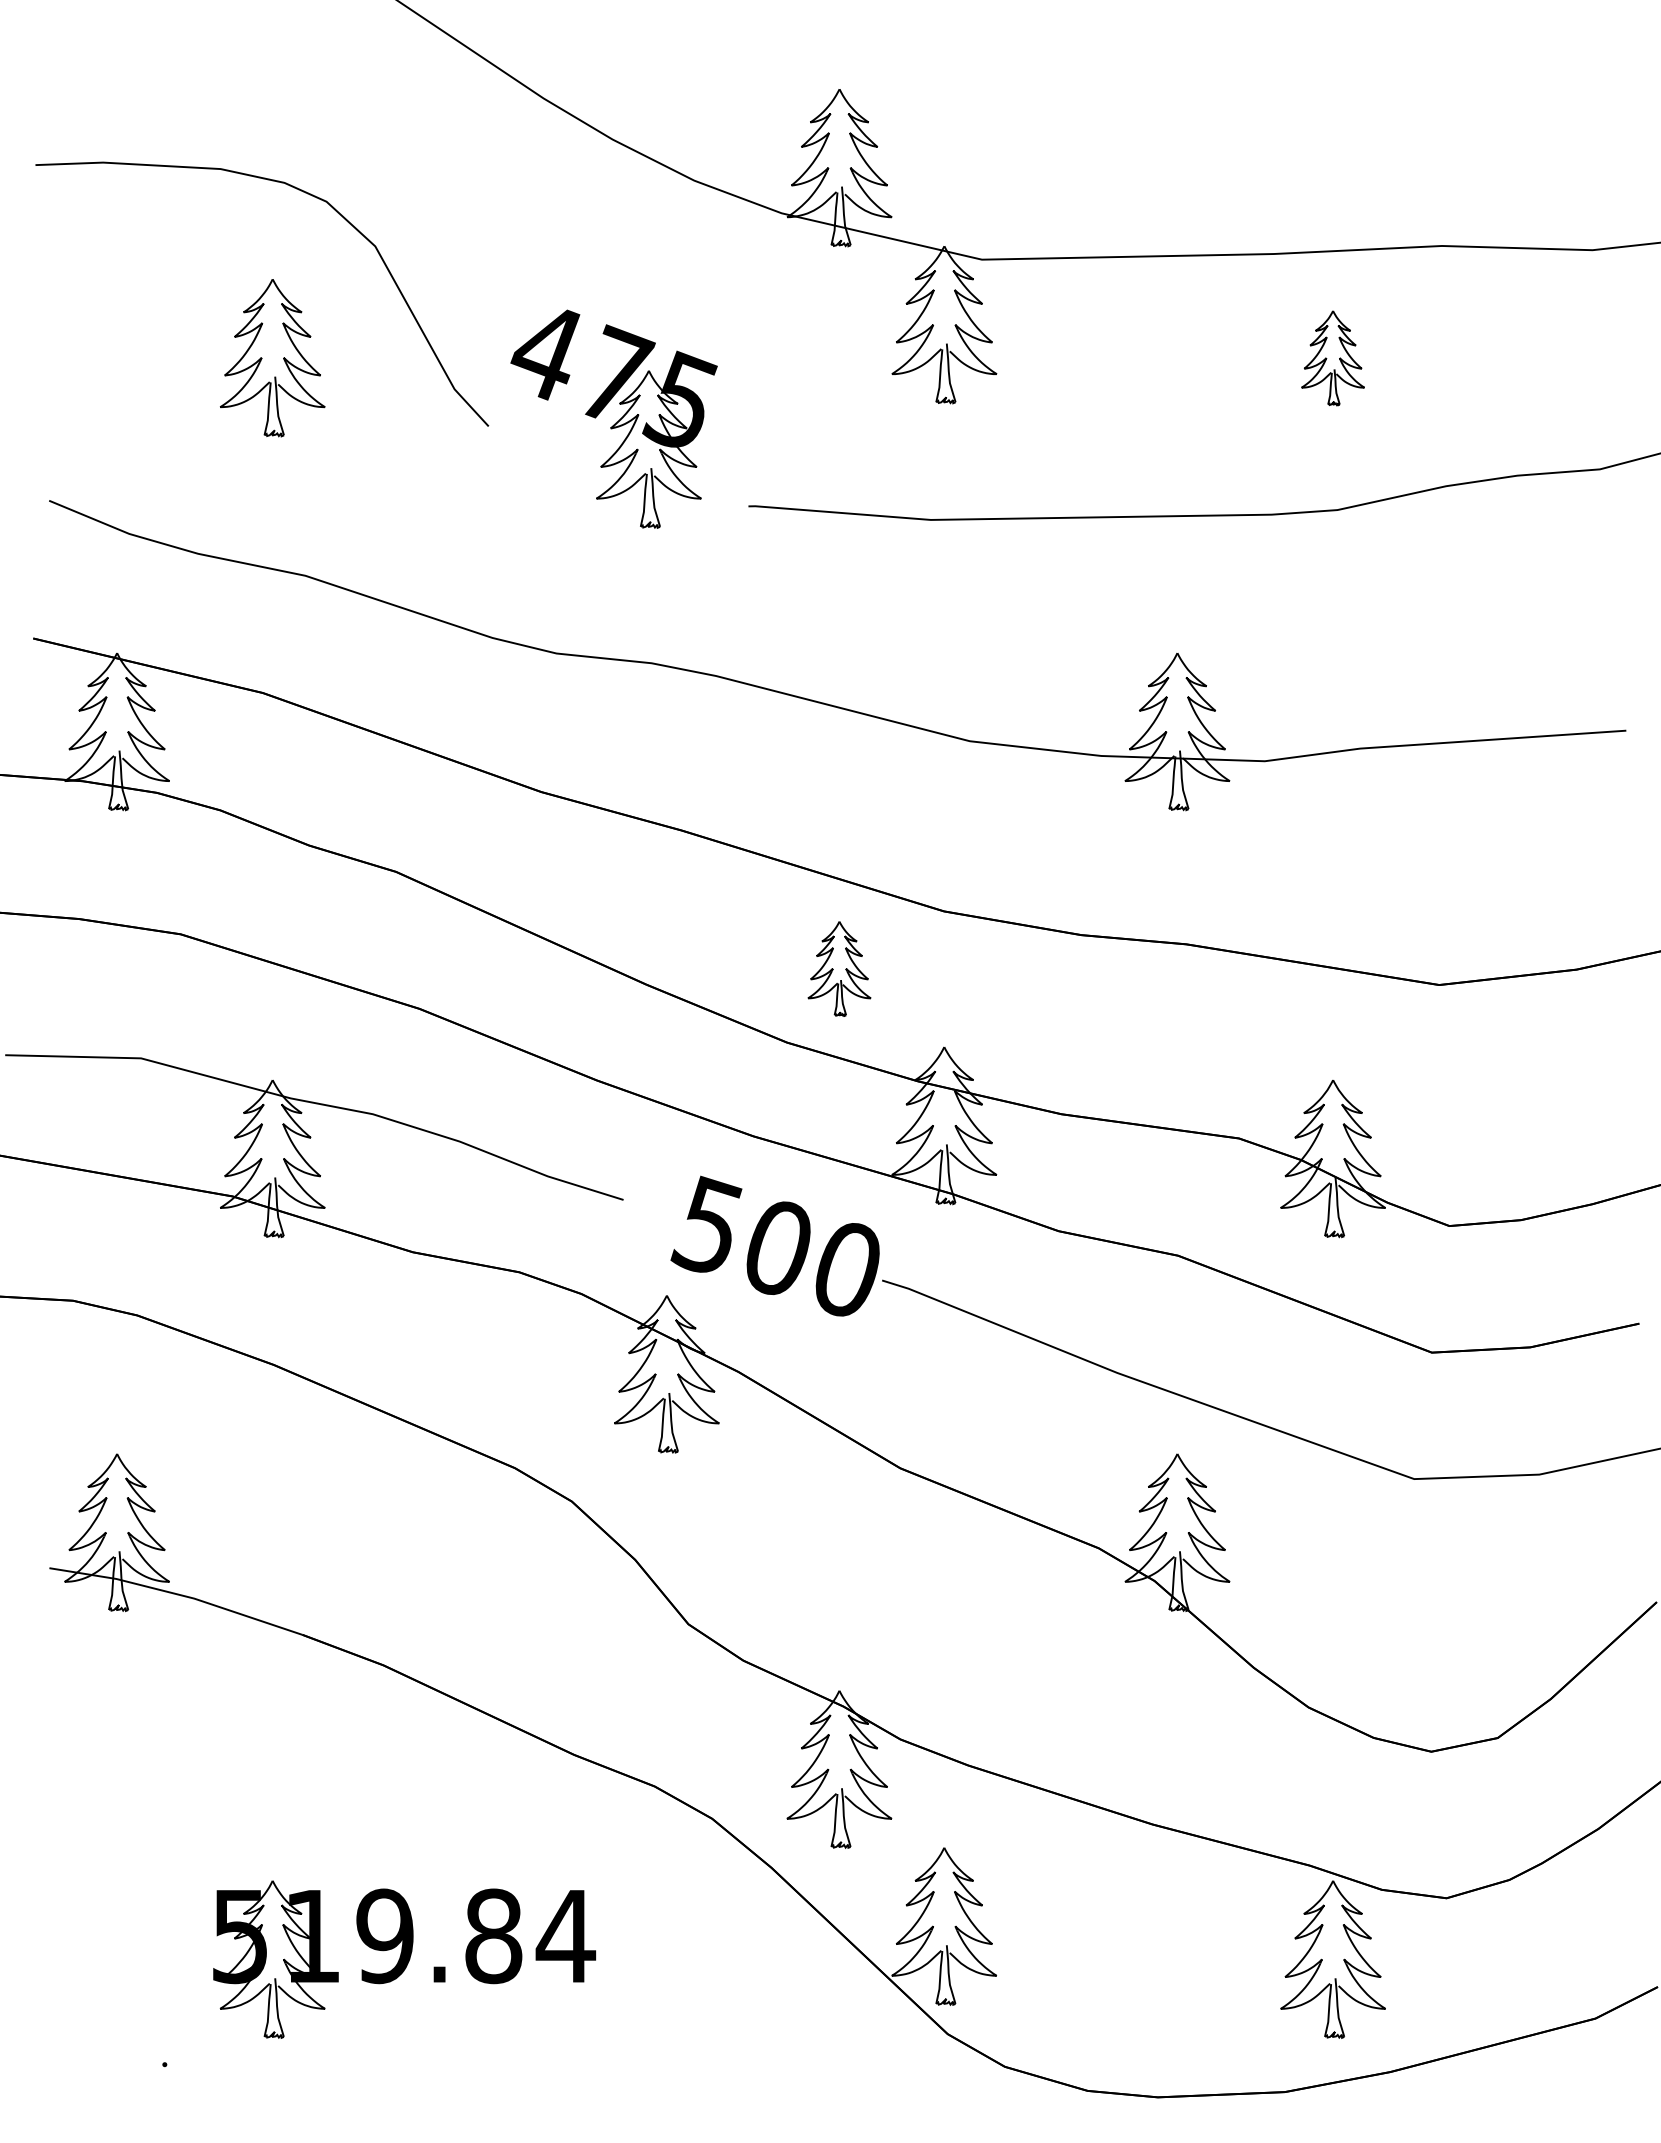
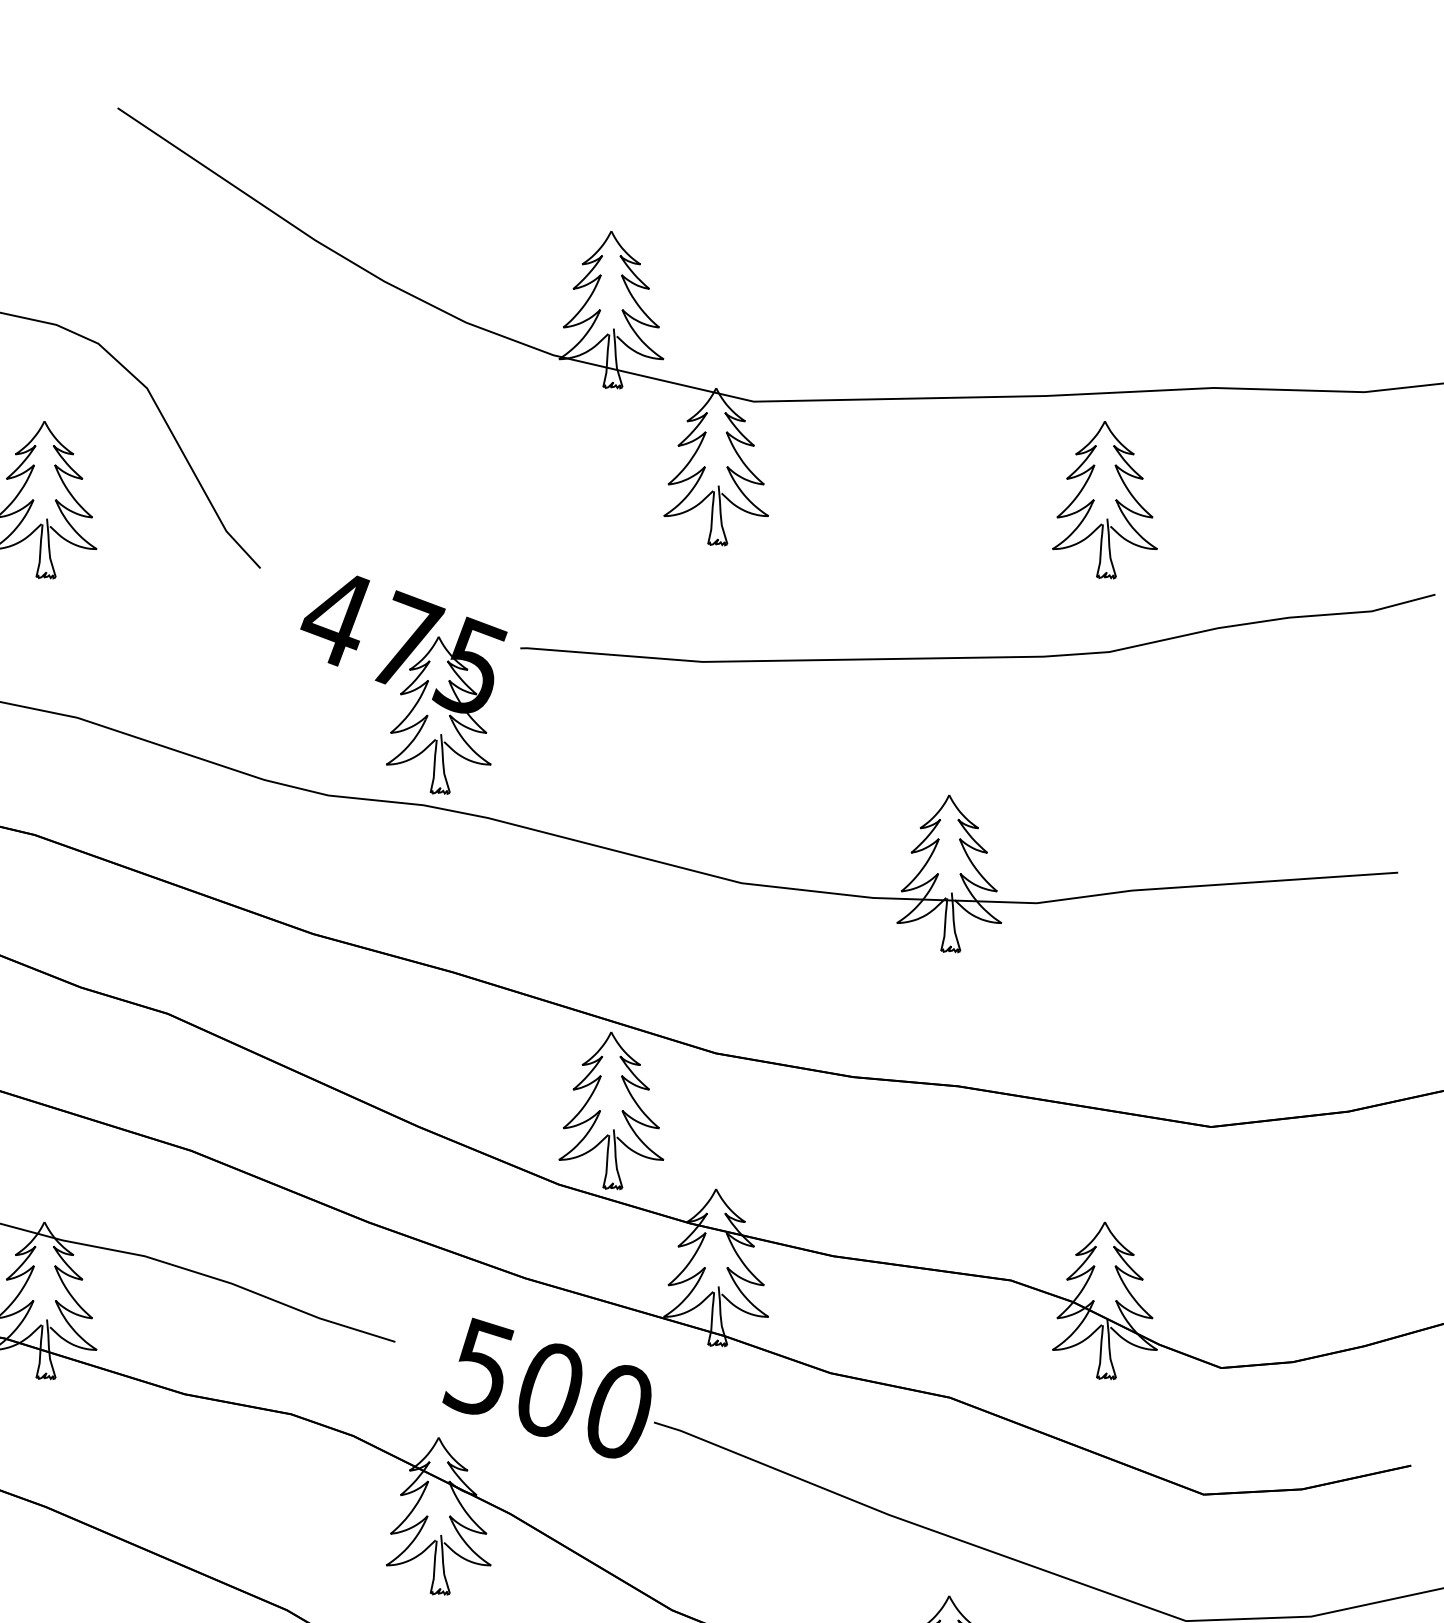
part: (1332, 358) -> (1104, 500), size x1.67
part: (613, 418) -> (403, 684), moved
part: (839, 968) -> (611, 1110), size x1.67

